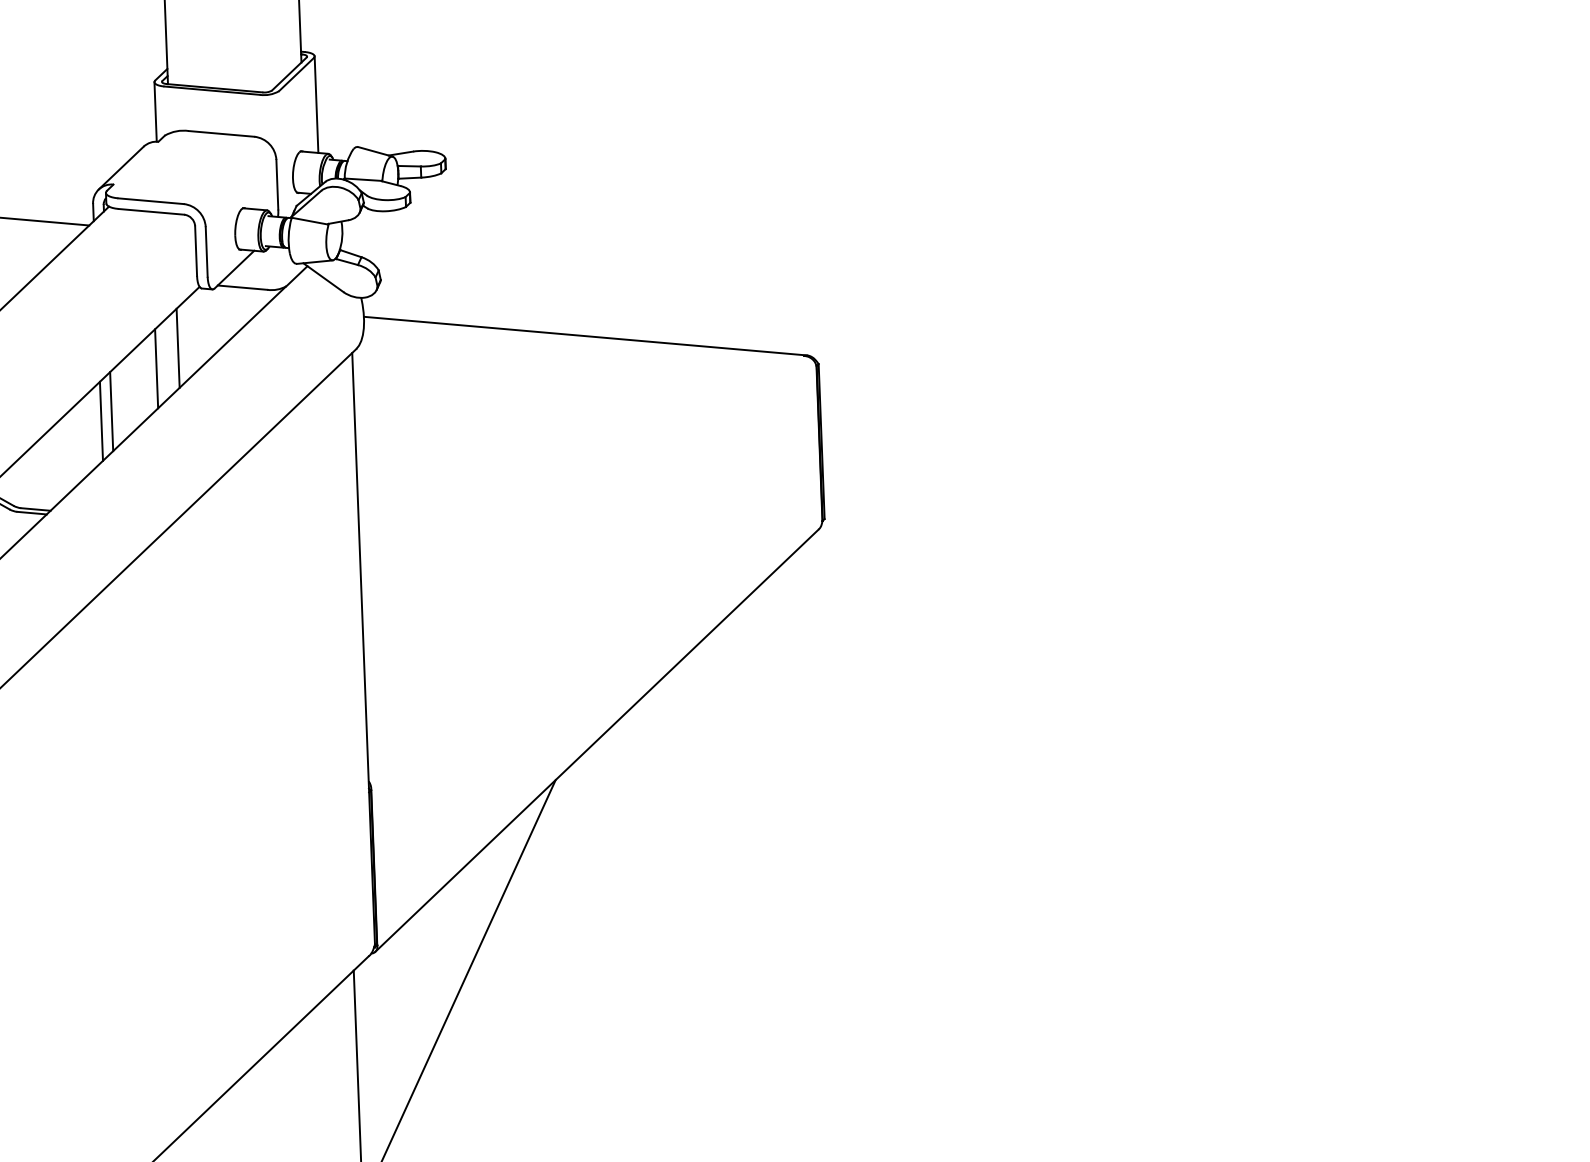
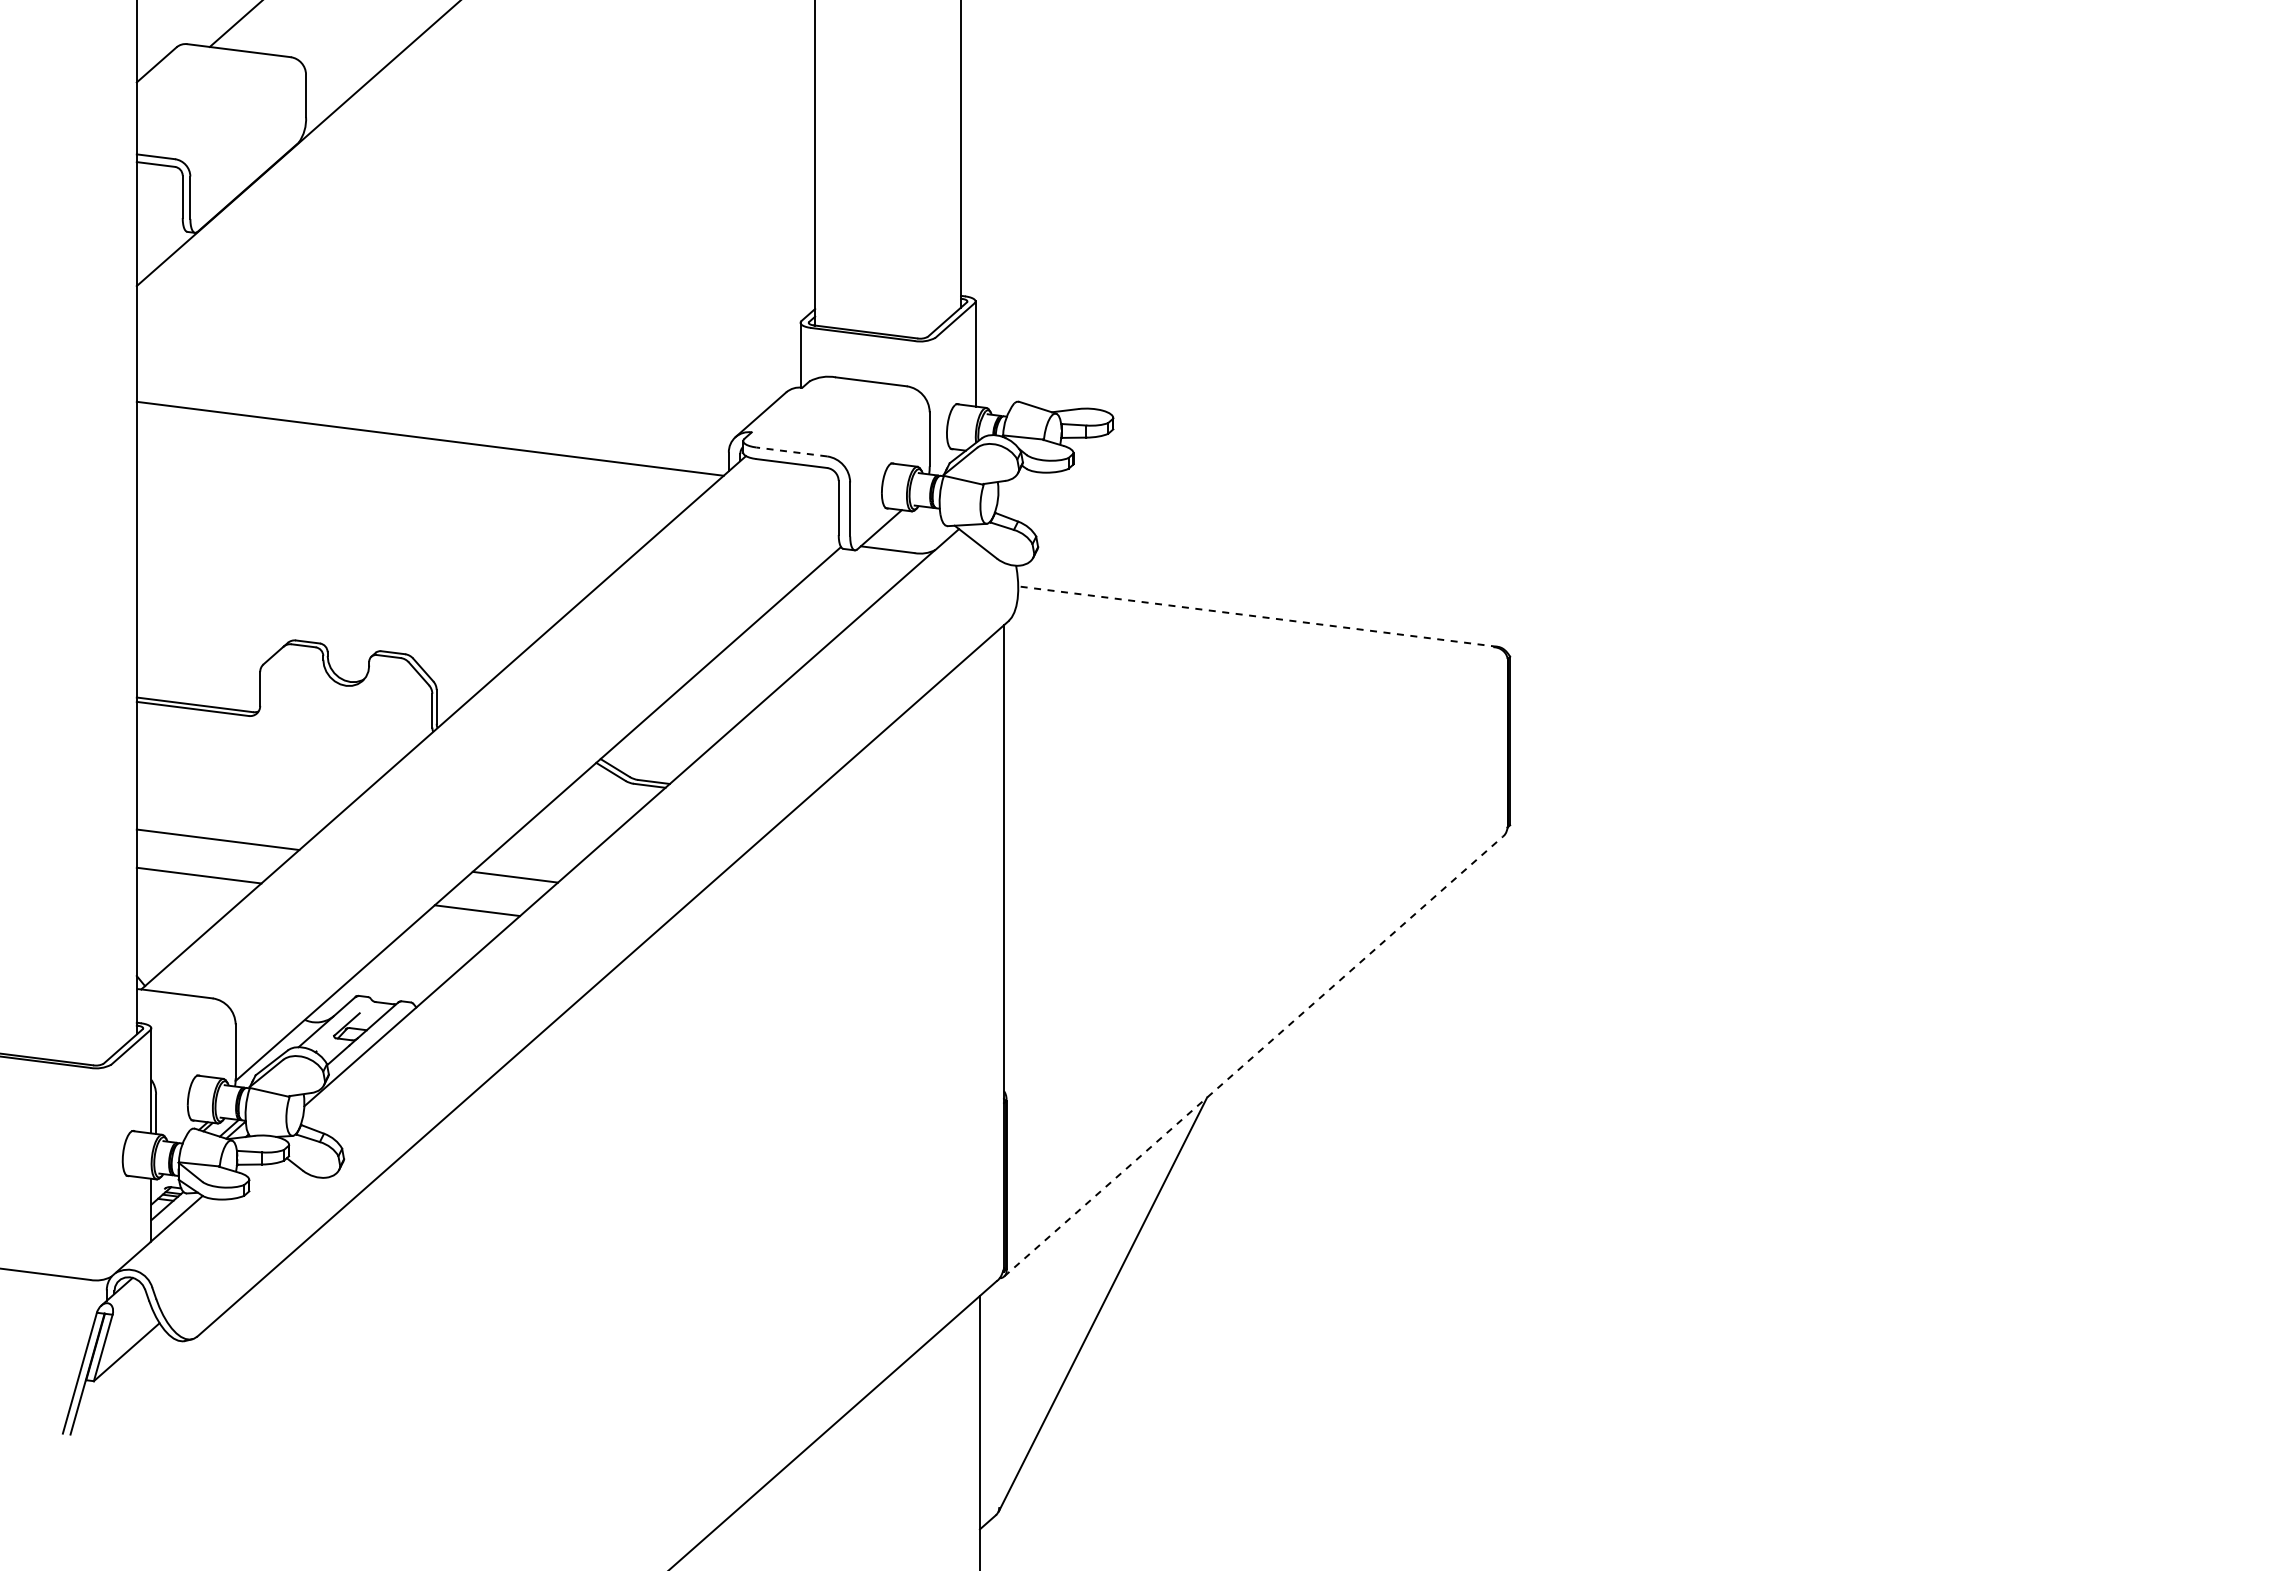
line: (150, 200) -> (791, 451), solid -> dashed
line: (585, 335) -> (1258, 616), solid -> dashed
line: (178, 347) -> (815, 612), removed
line: (156, 369) -> (790, 634), removed
line: (111, 411) -> (740, 678), removed
line: (101, 420) -> (728, 688), removed
line: (596, 740) -> (1253, 1056), solid -> dashed

